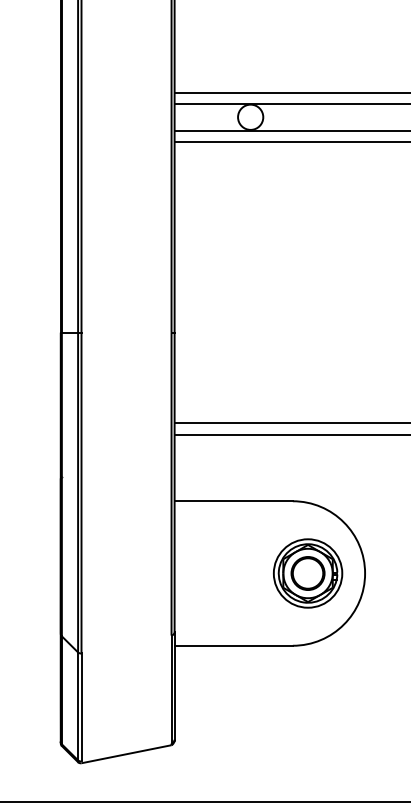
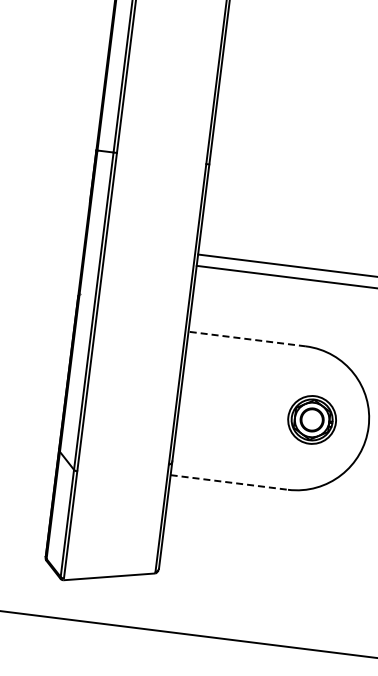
line: (233, 501) -> (246, 339), solid -> dashed
part: (308, 573) -> (312, 419), size x0.7
line: (234, 645) -> (230, 482), solid -> dashed

